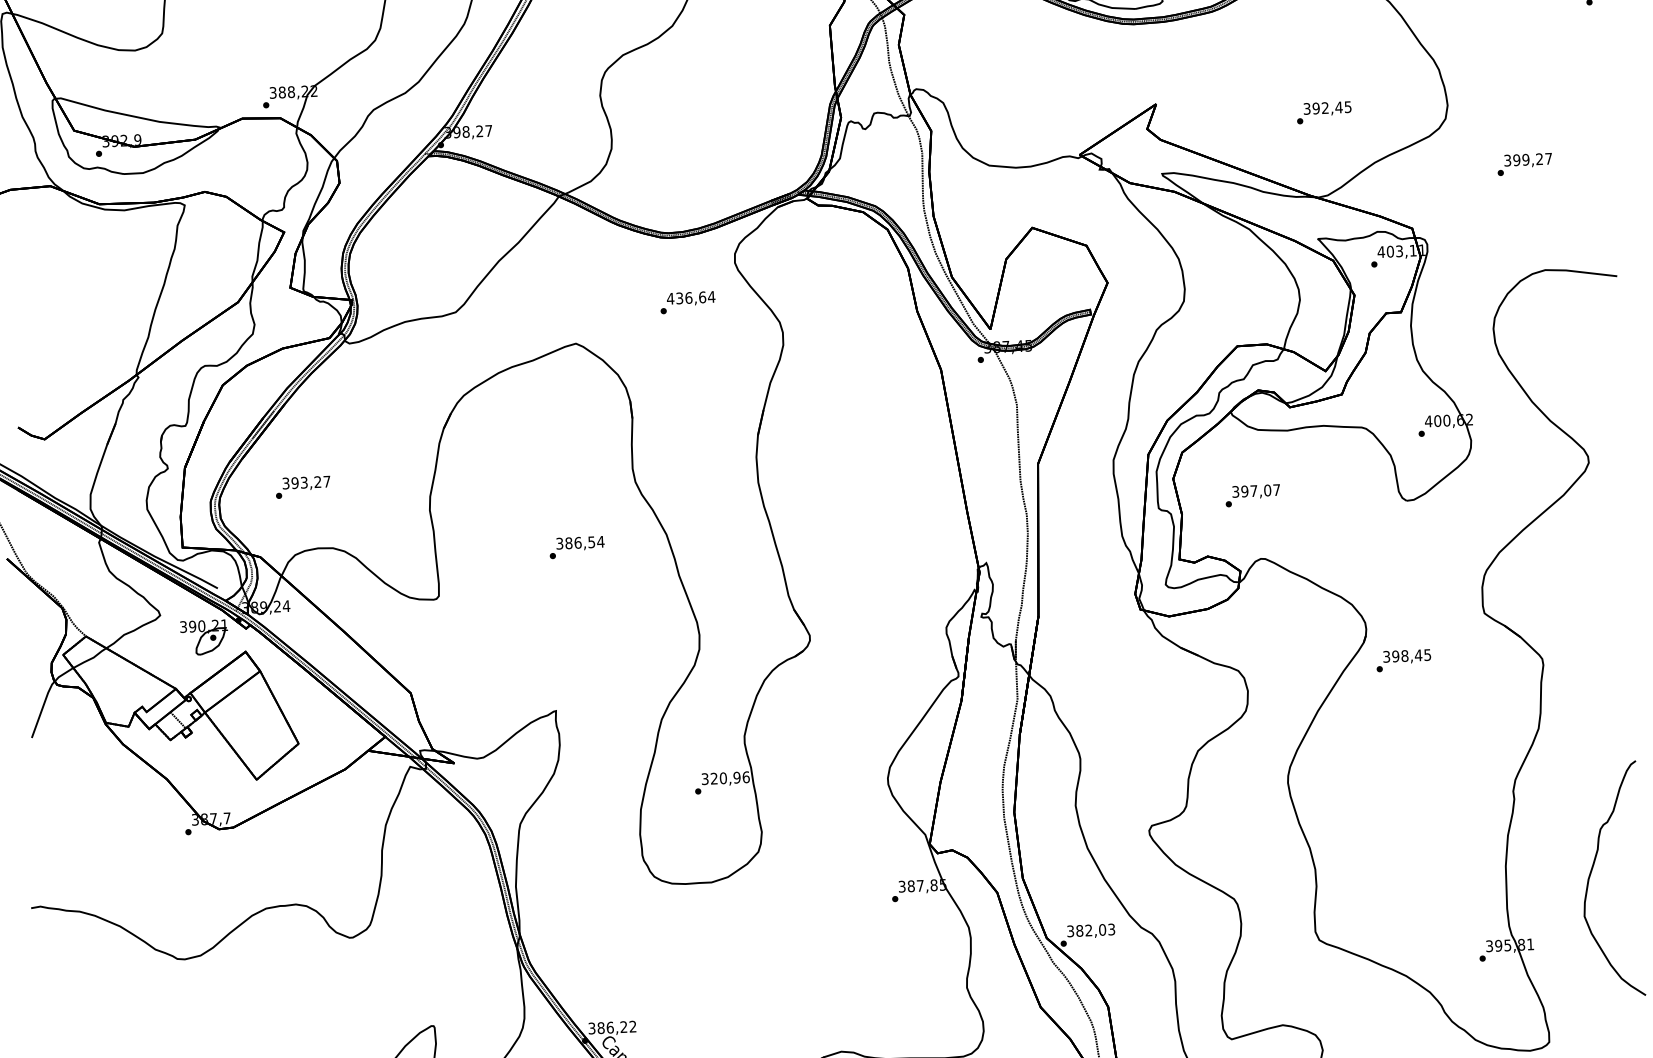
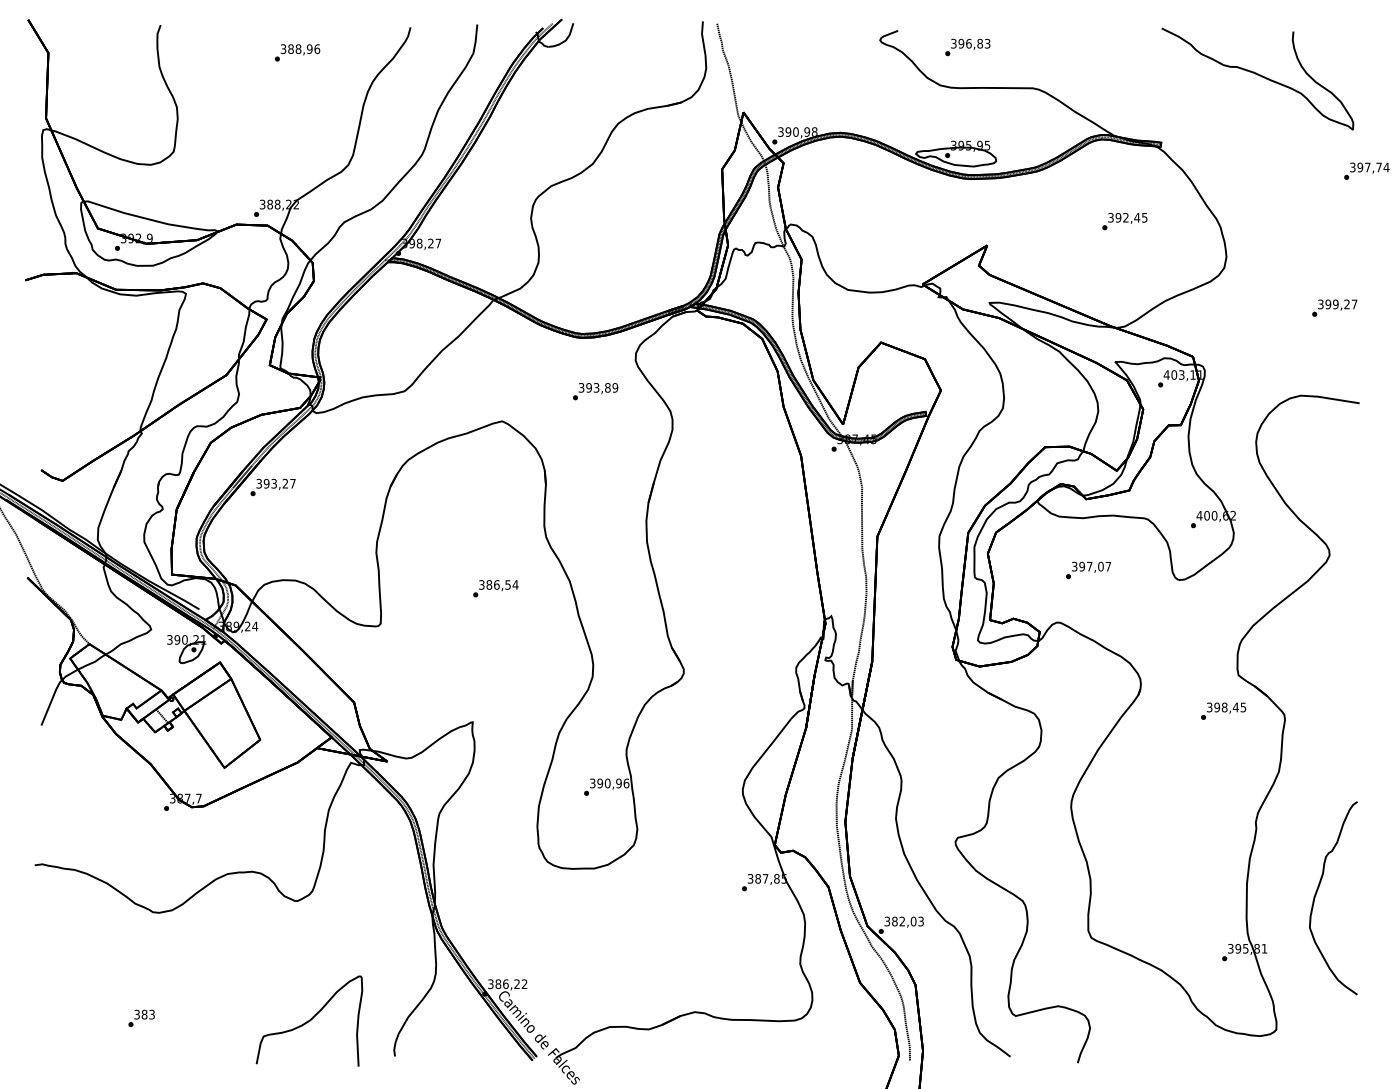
text: (1323, 112) -> (1124, 221), moved
text: (1524, 163) -> (1334, 307), moved
text: (691, 297) -> (598, 387), 436,64 -> 393,89
text: (302, 487) -> (272, 487), moved
text: (1252, 495) -> (1088, 570), moved
text: (1403, 659) -> (1223, 710), moved
text: (714, 778) -> (600, 783), 320,96 -> 390,96

